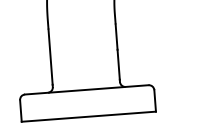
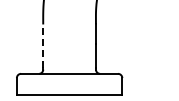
line: (50, 57) -> (43, 46), solid -> dashed

